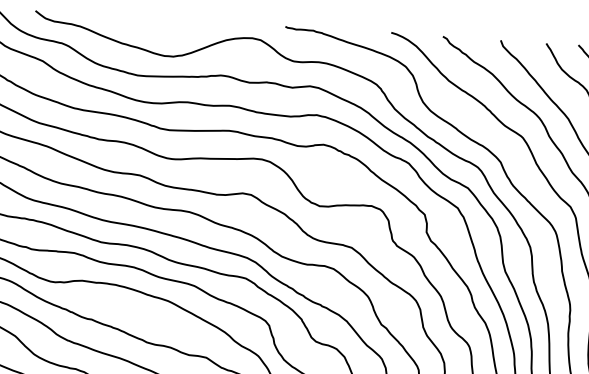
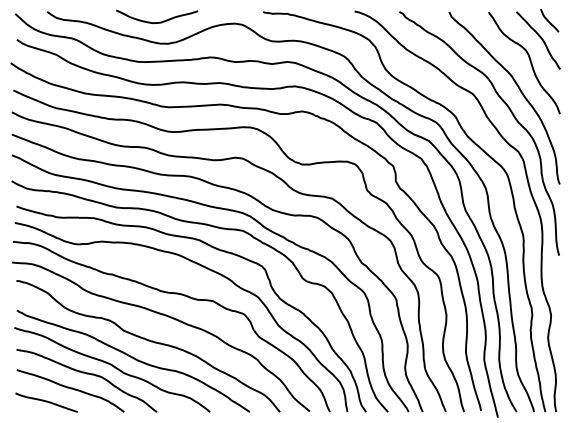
curve: (164, 30) -> (159, 21), added

